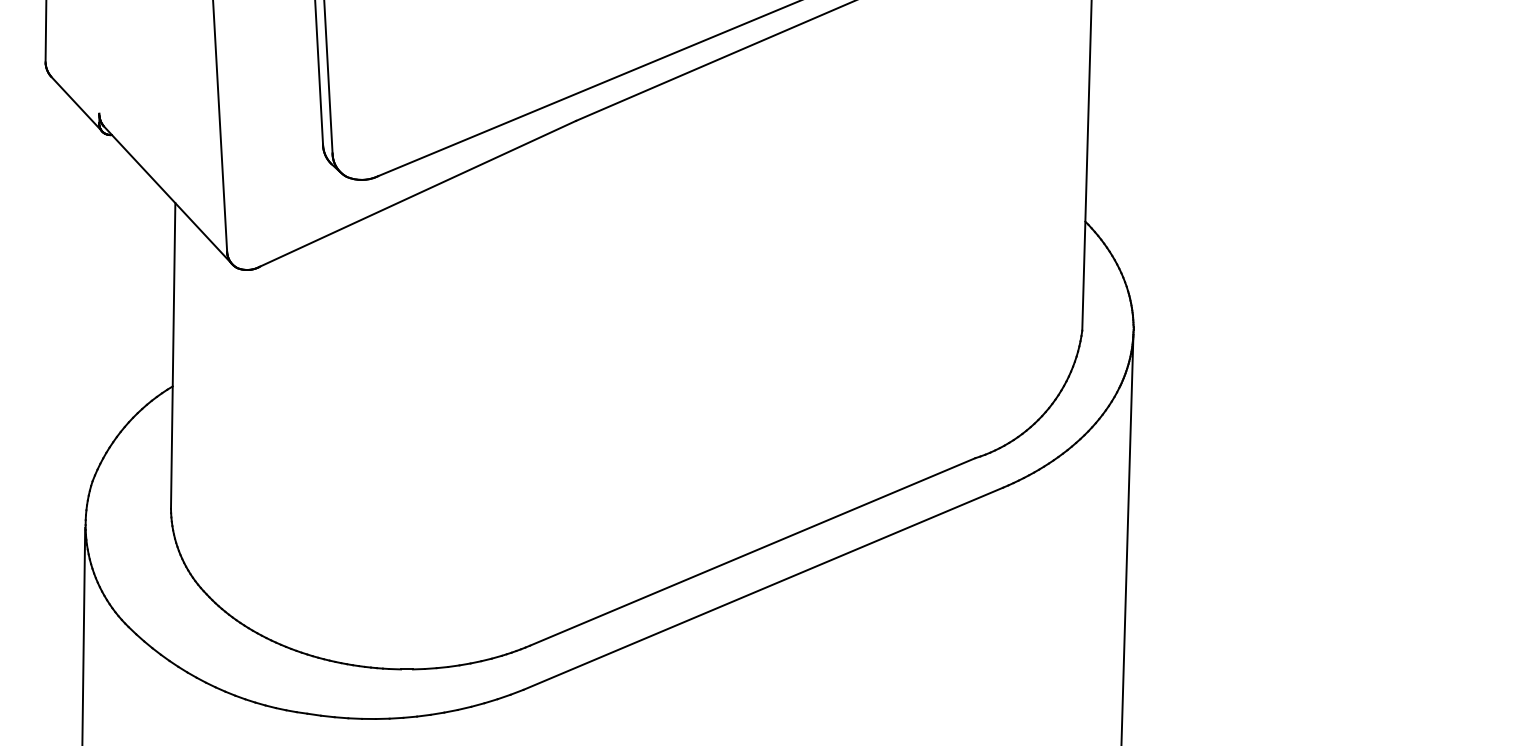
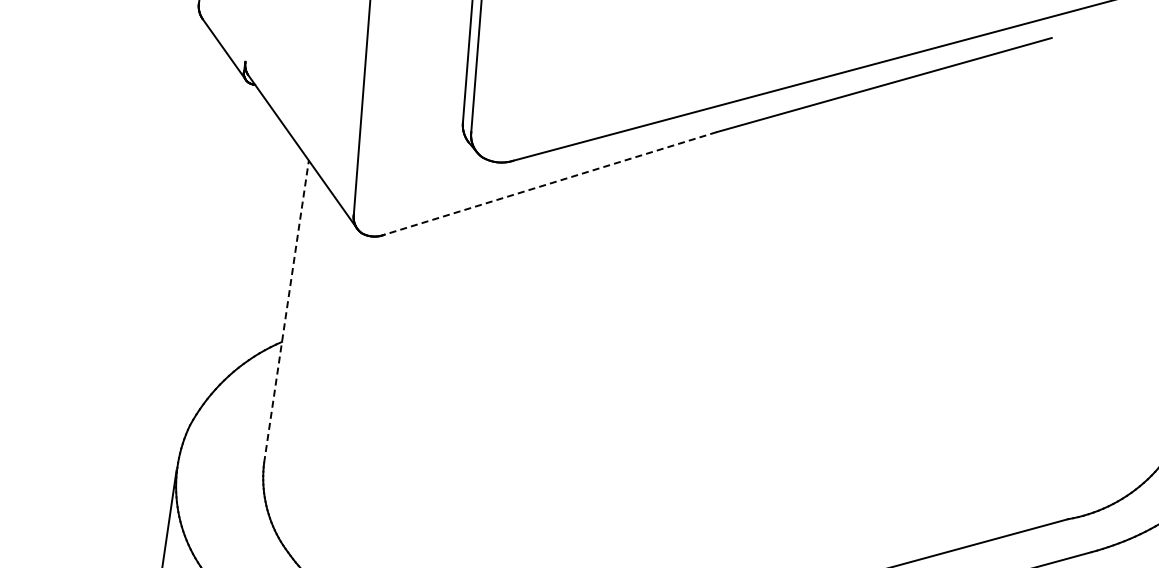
line: (418, 193) -> (551, 183), solid -> dashed
line: (173, 356) -> (286, 312), solid -> dashed

